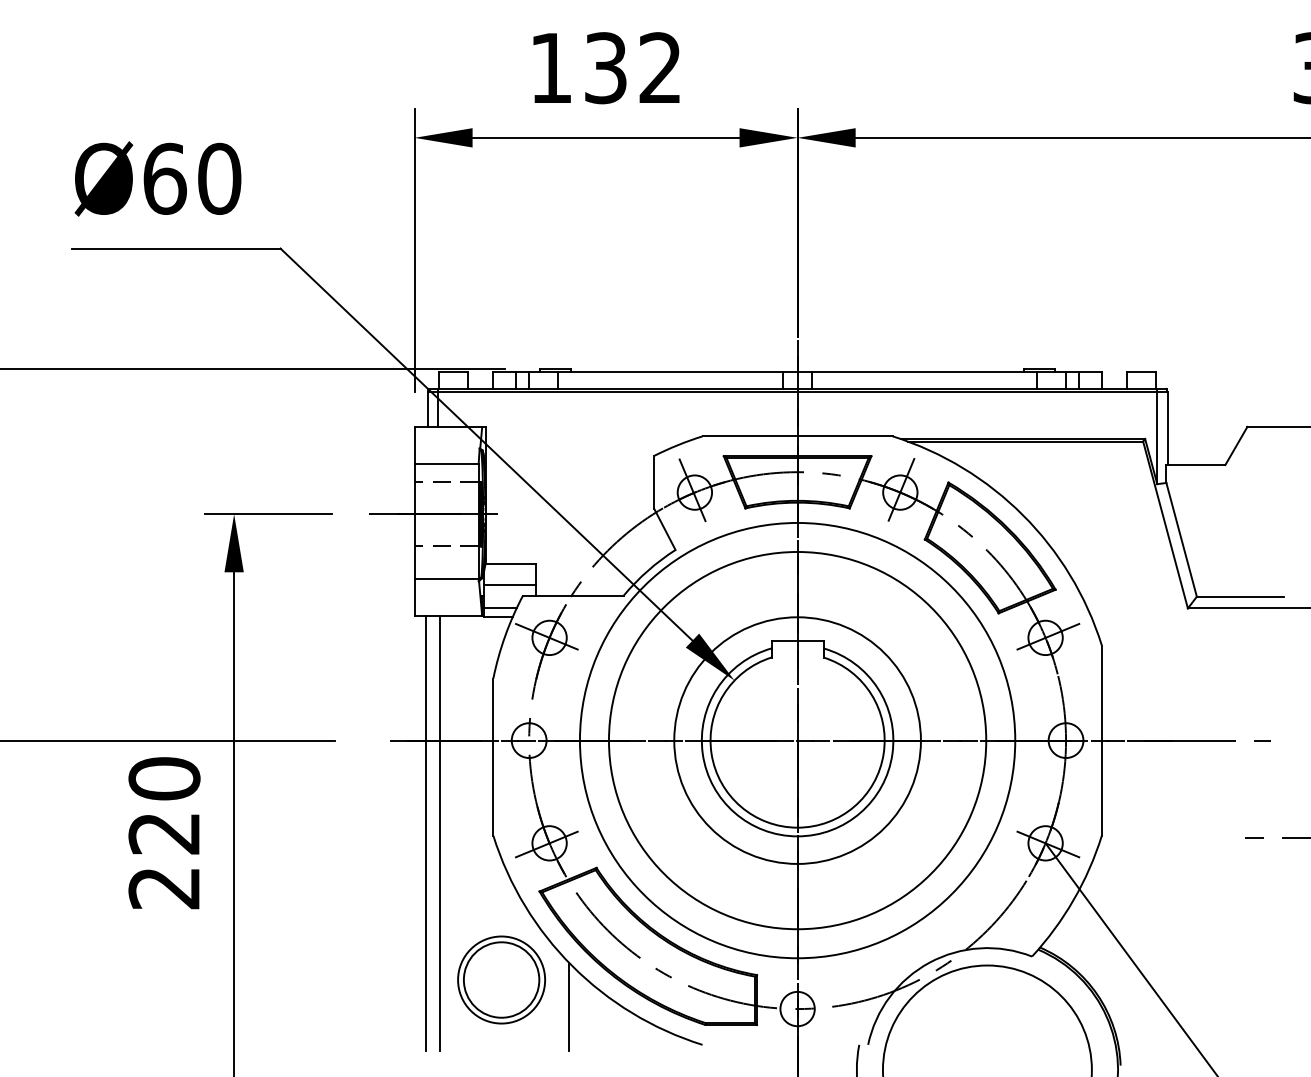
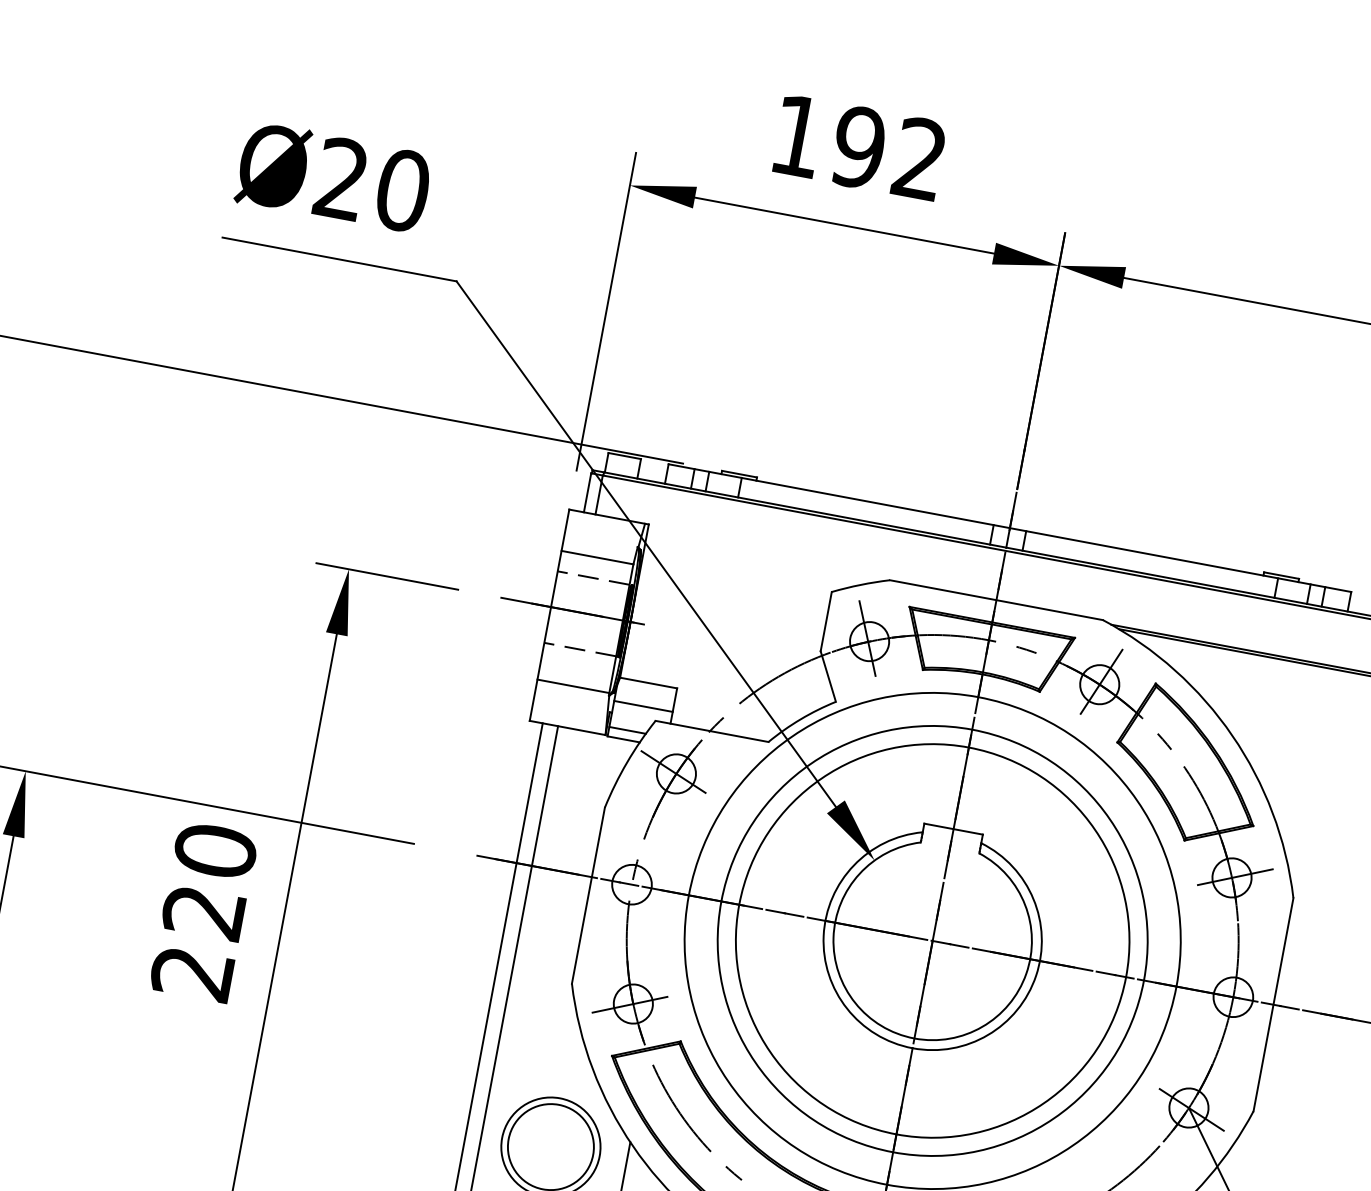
text: (605, 68) -> (858, 147), 132 -> 192
text: (164, 178) -> (341, 178), Ø60 -> Ø20
circle: (797, 740) -> (932, 940), size x1.4

